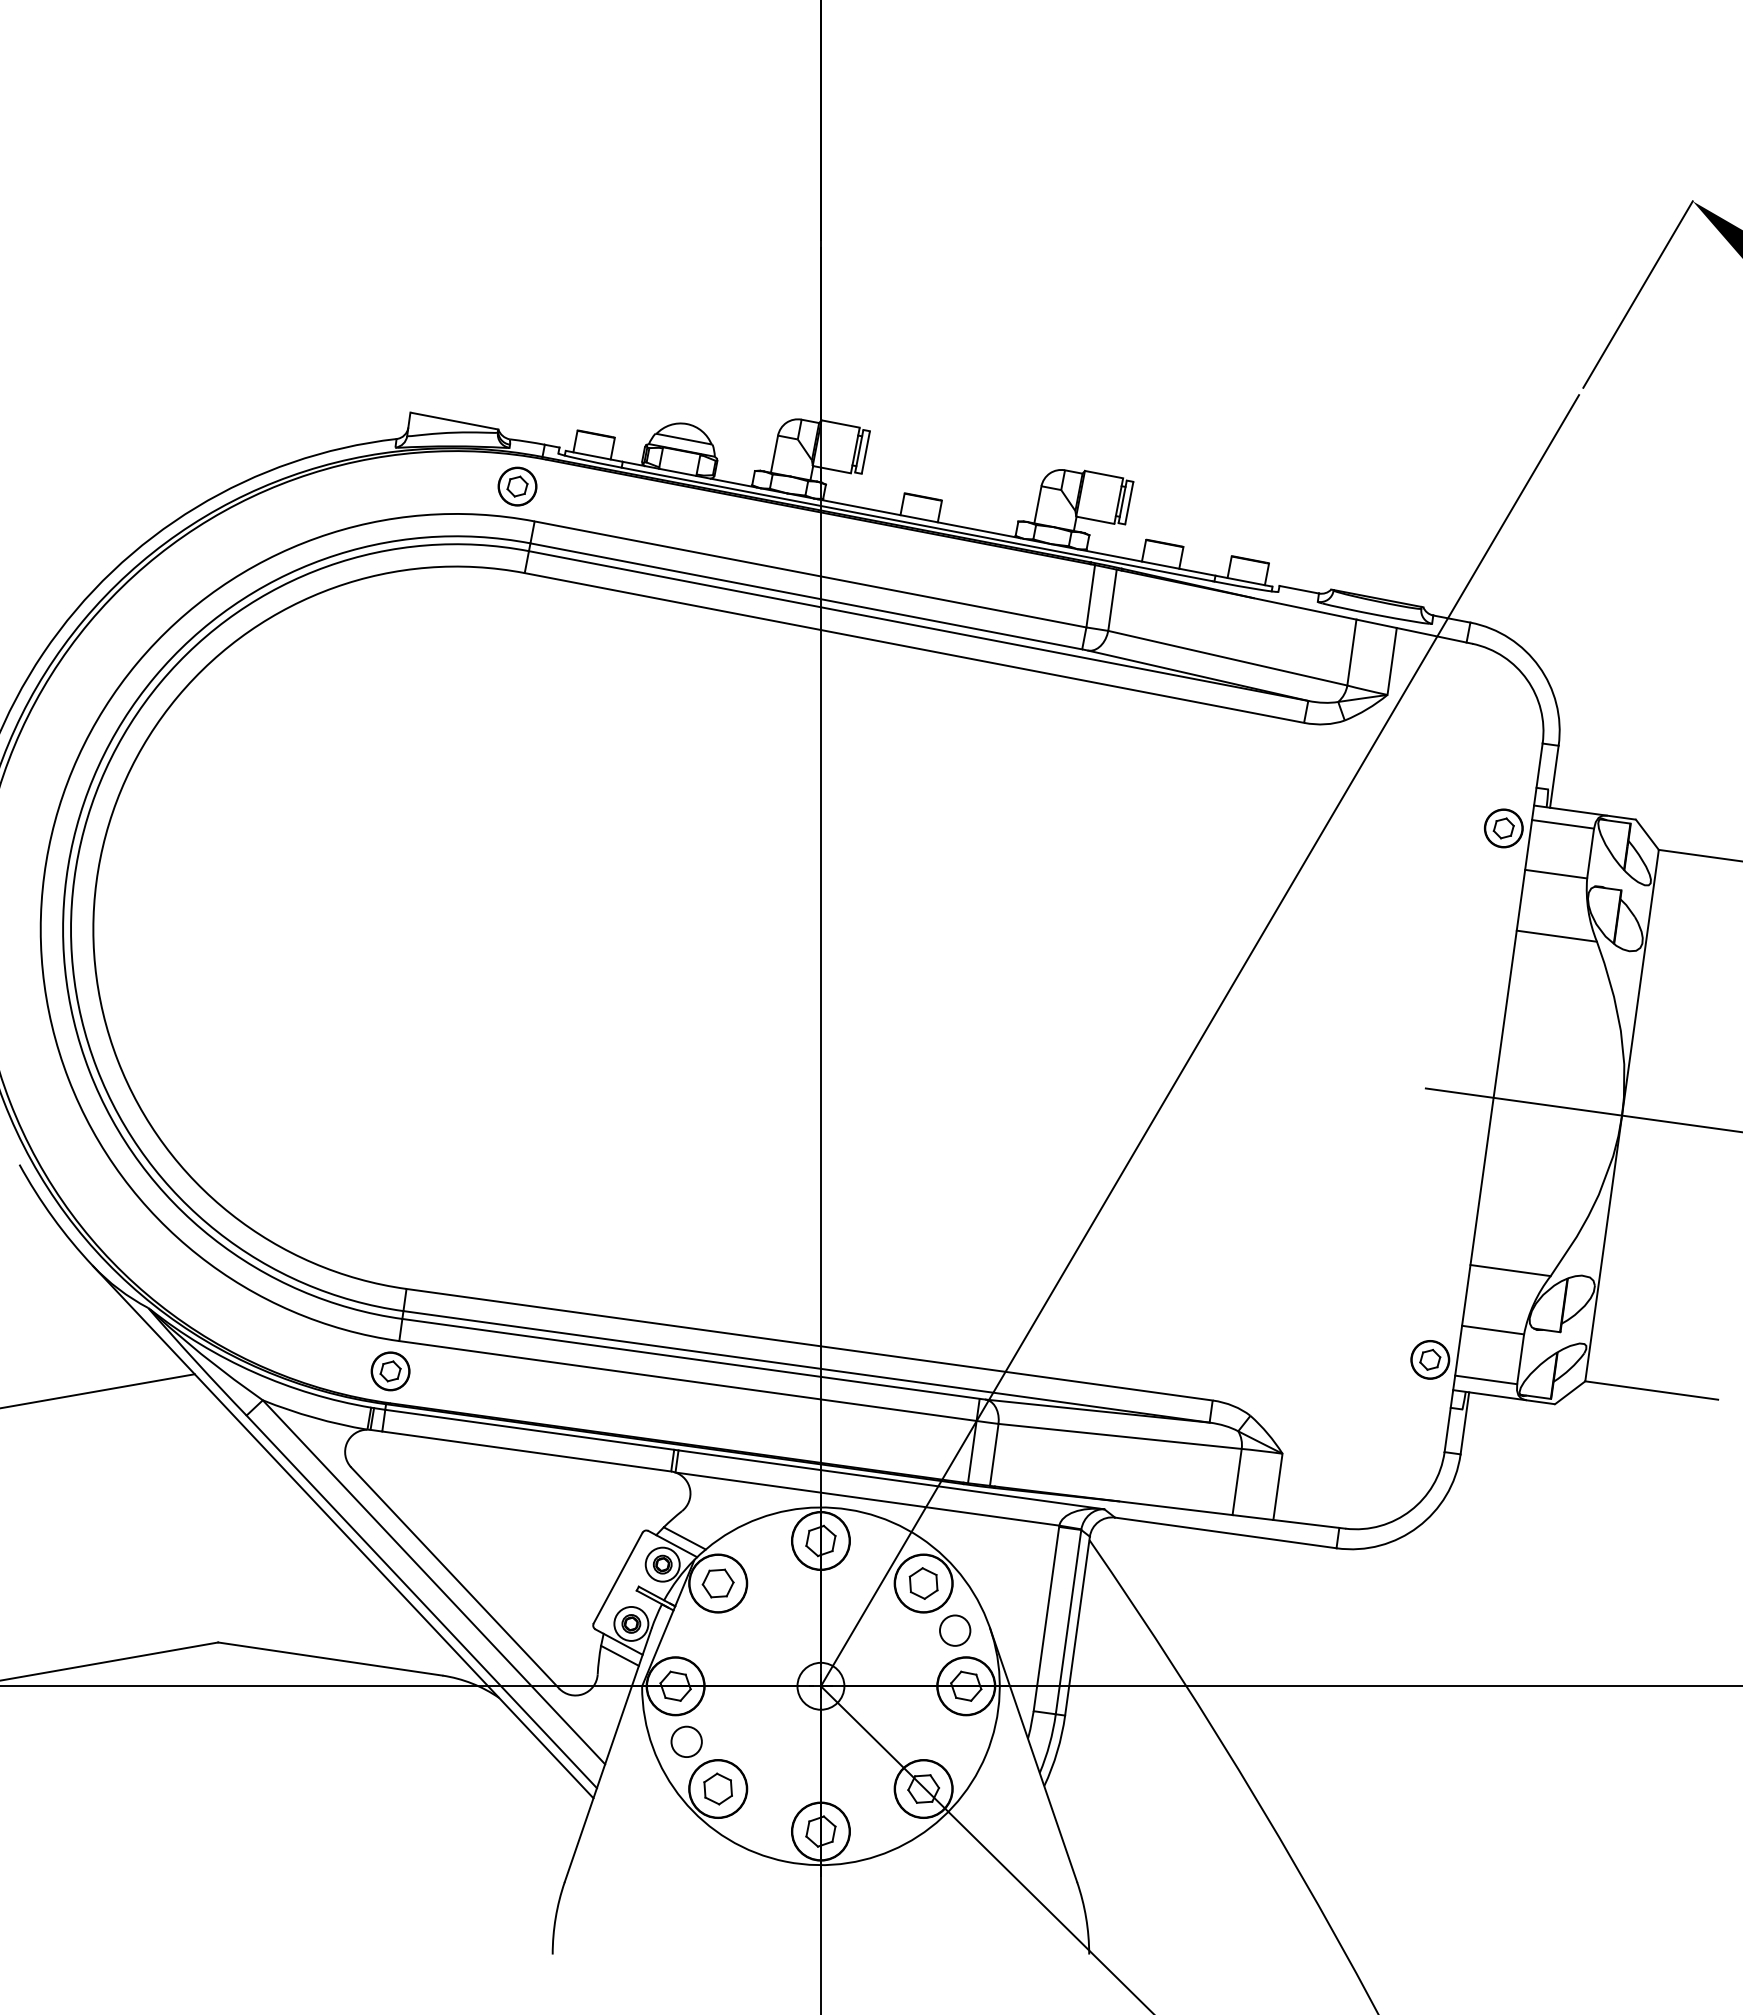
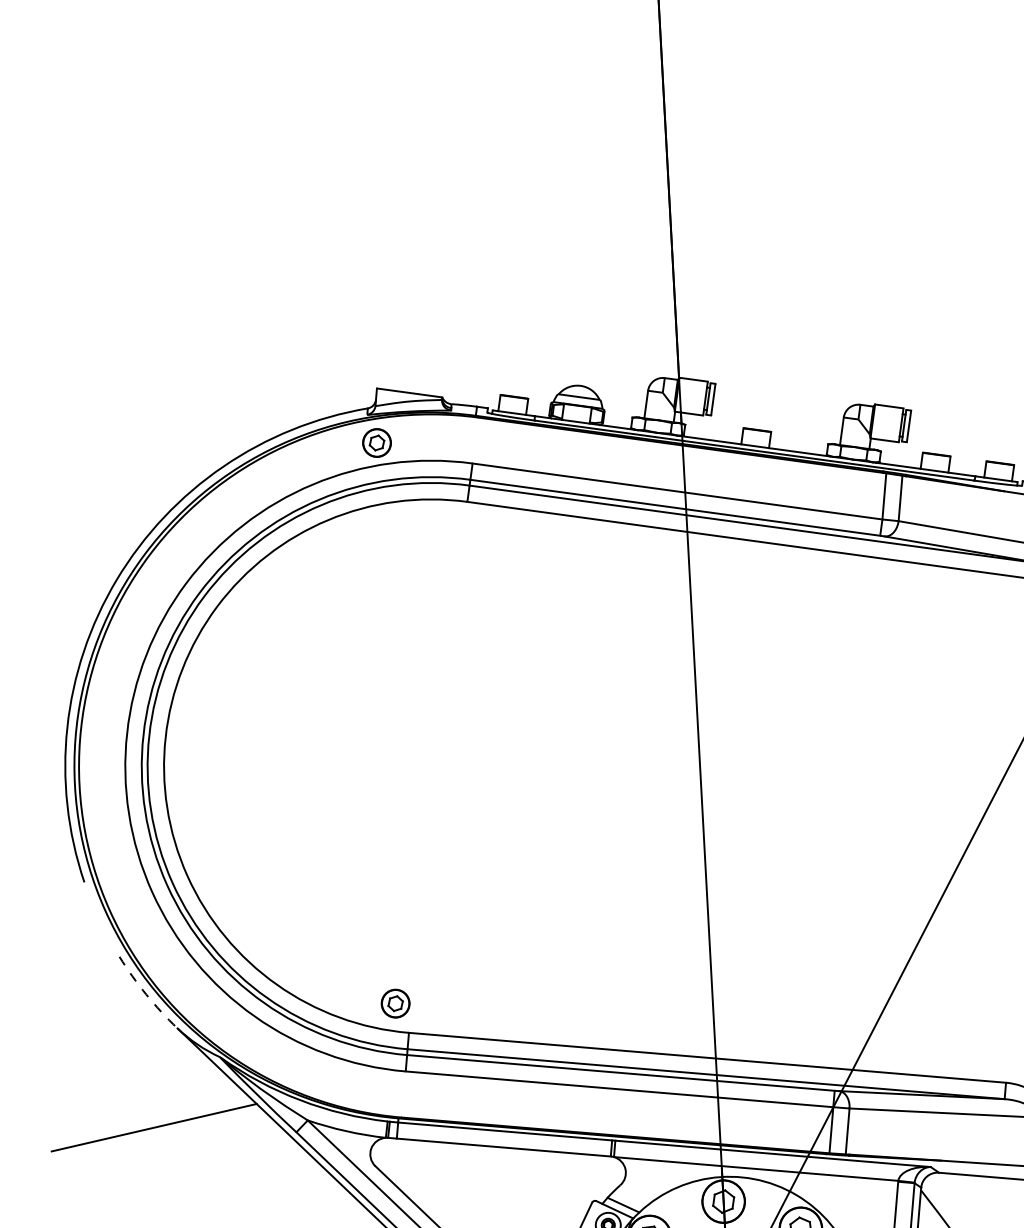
part: (517, 486) -> (377, 442), moved
arc: (53, 1217) -> (146, 994), solid -> dashed
part: (390, 1371) -> (395, 1003), moved

